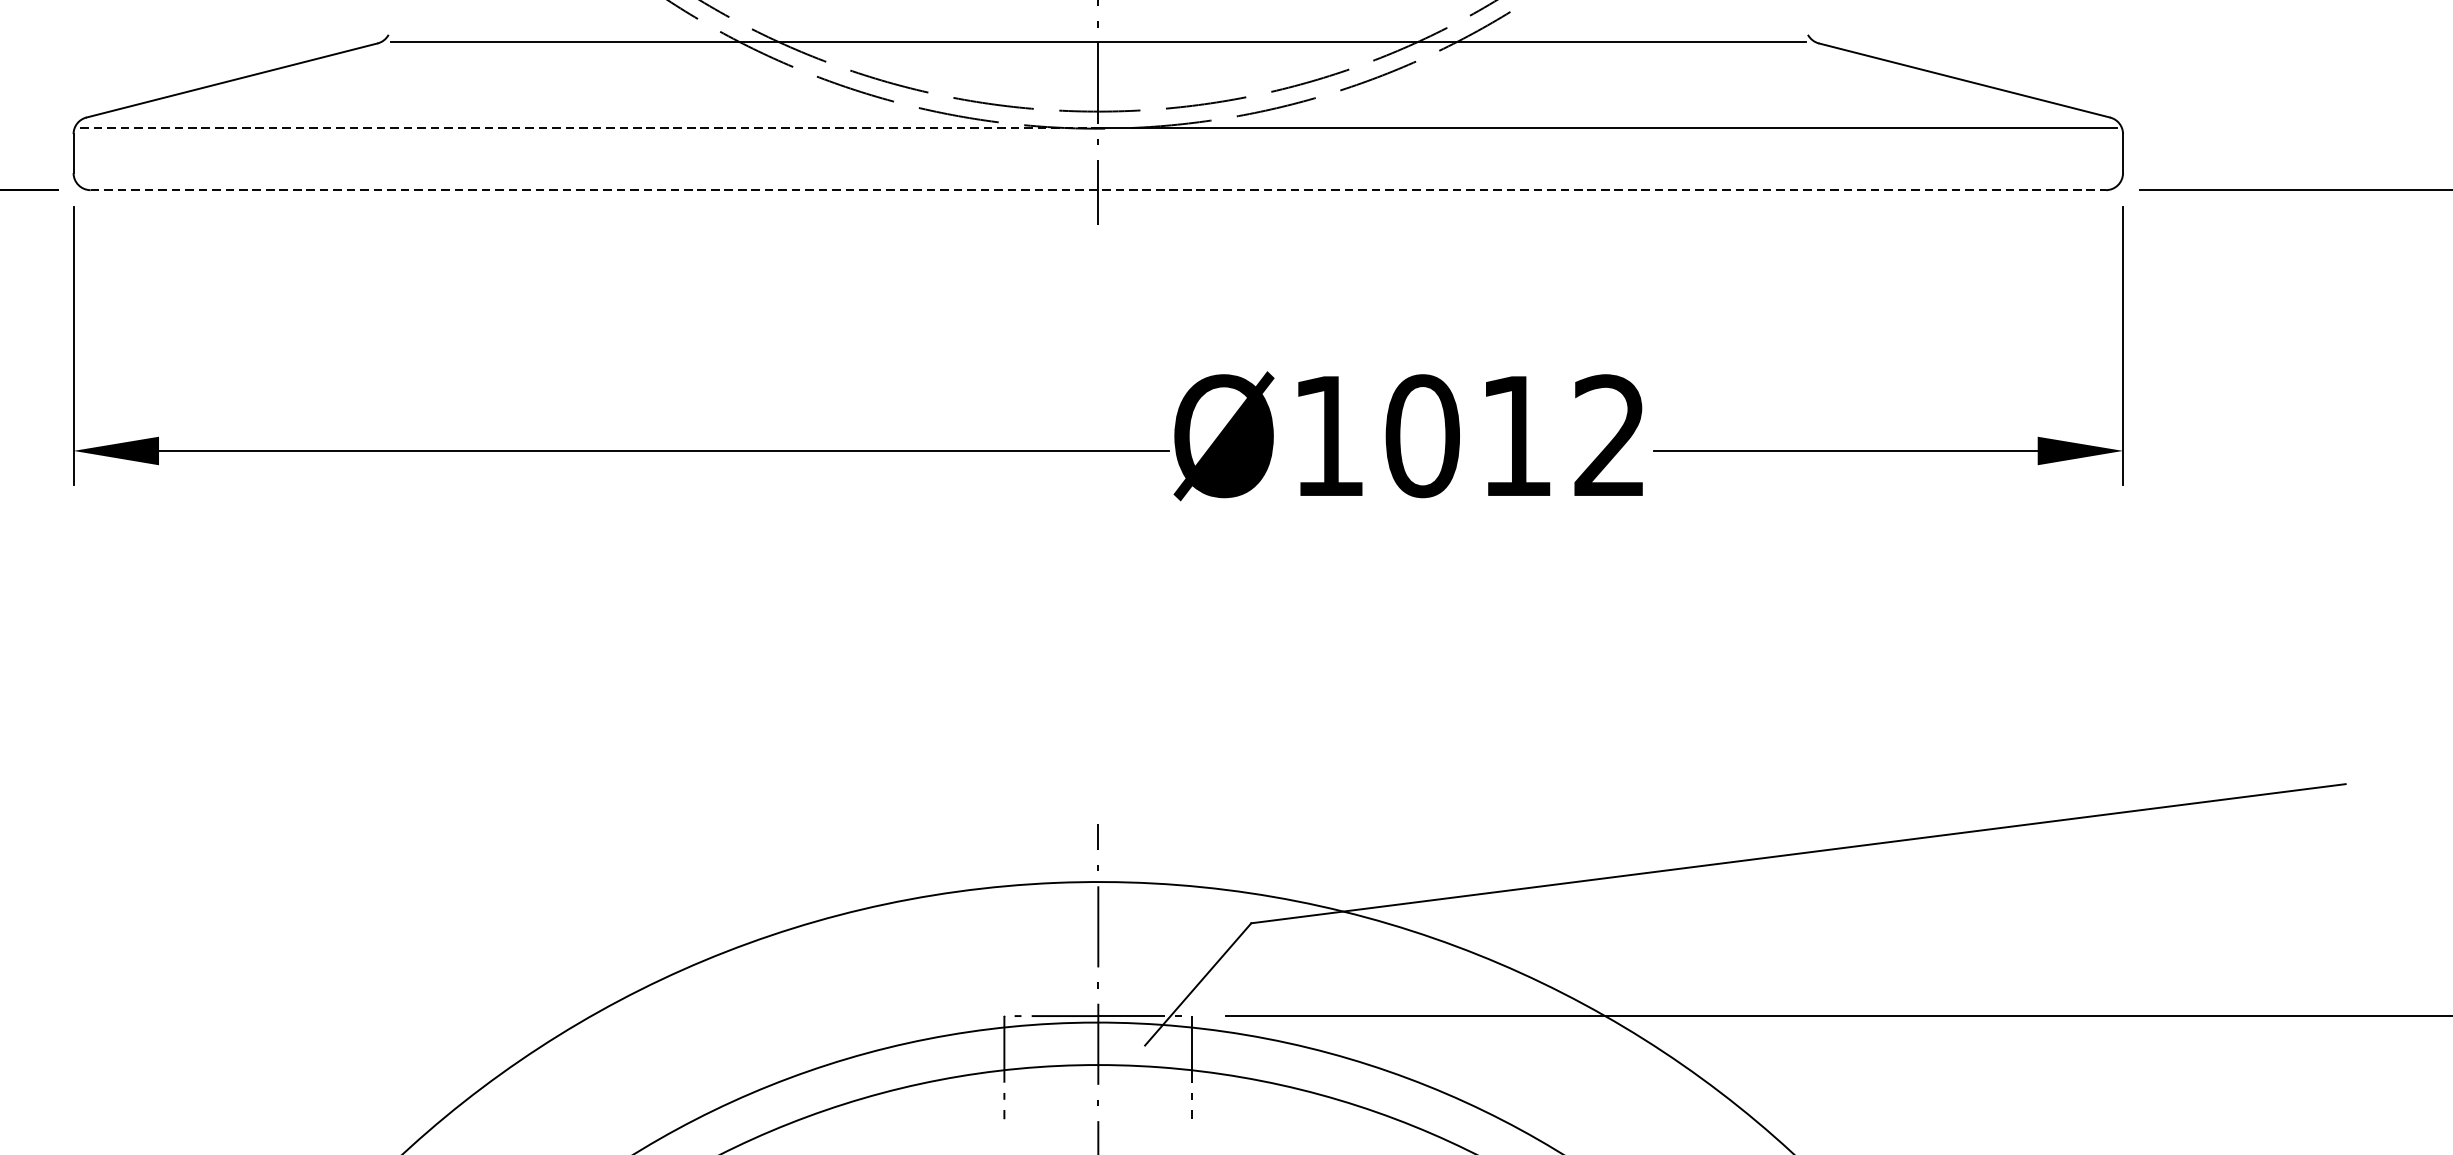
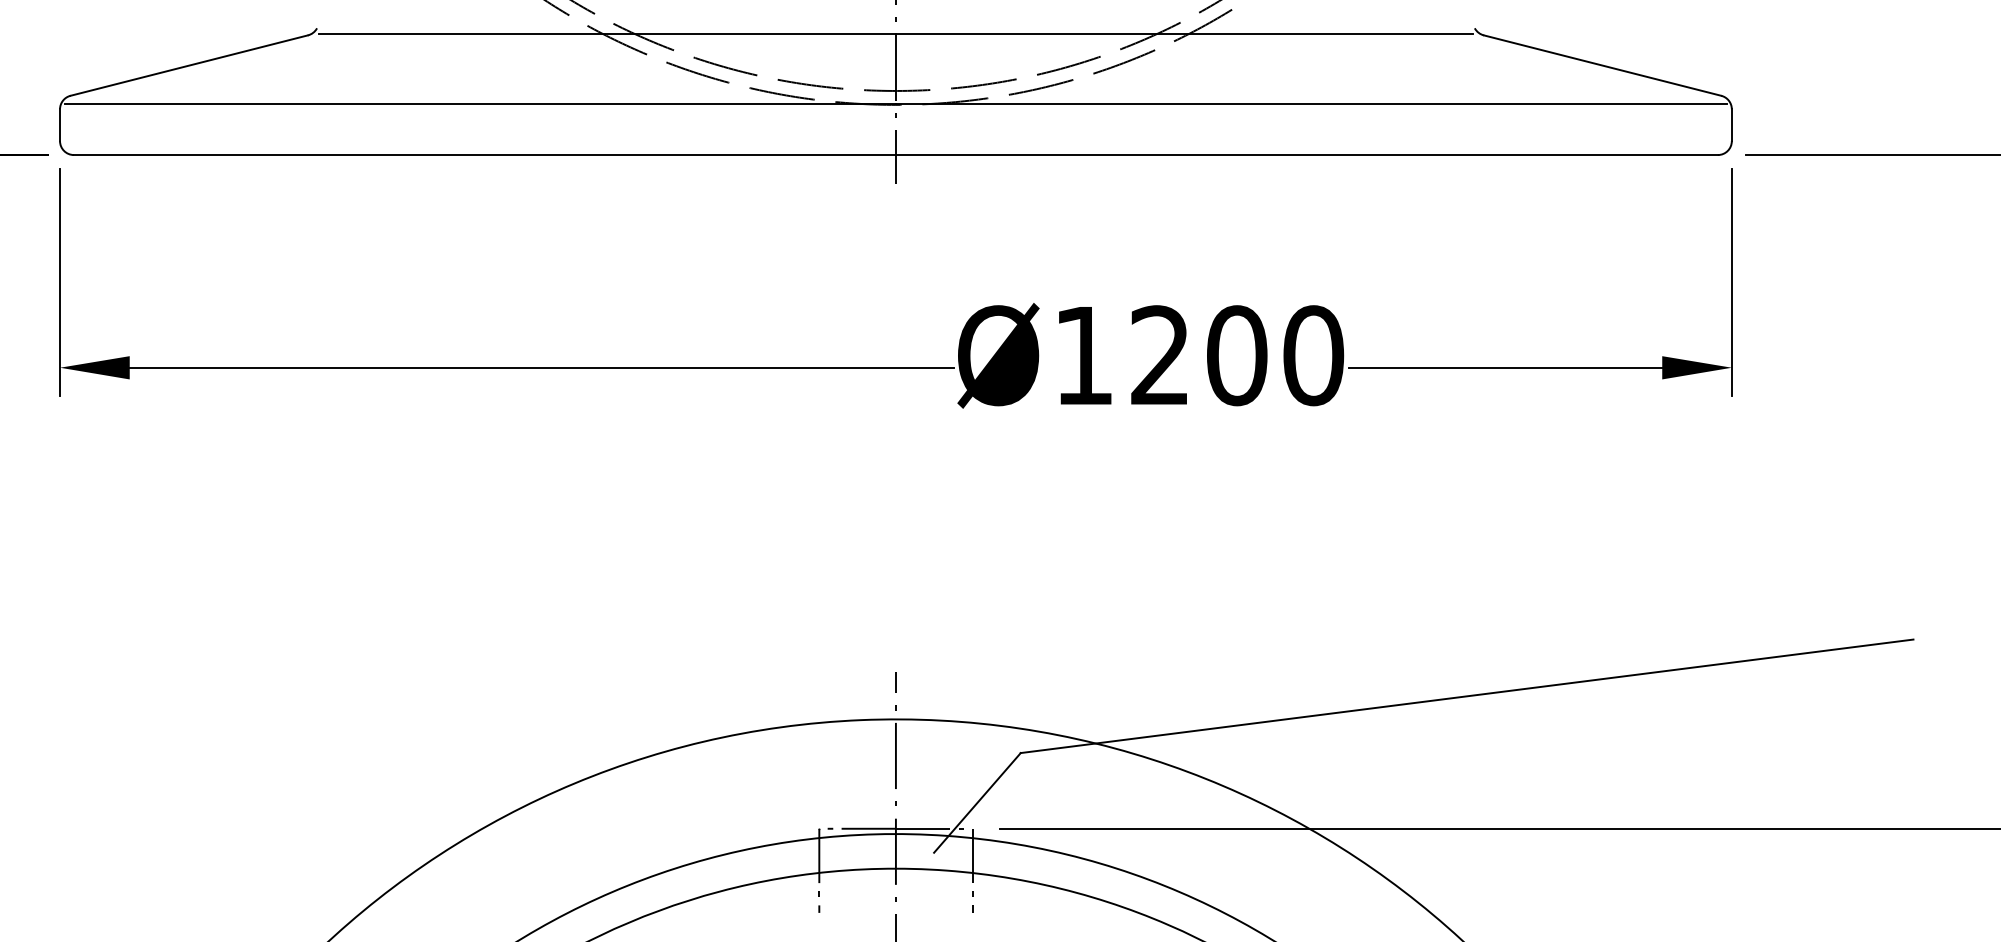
line: (590, 126) -> (481, 103), dashed -> solid
line: (1097, 190) -> (895, 155), dashed -> solid
text: (1517, 435) -> (1237, 355), Ø1012 -> Ø1200

